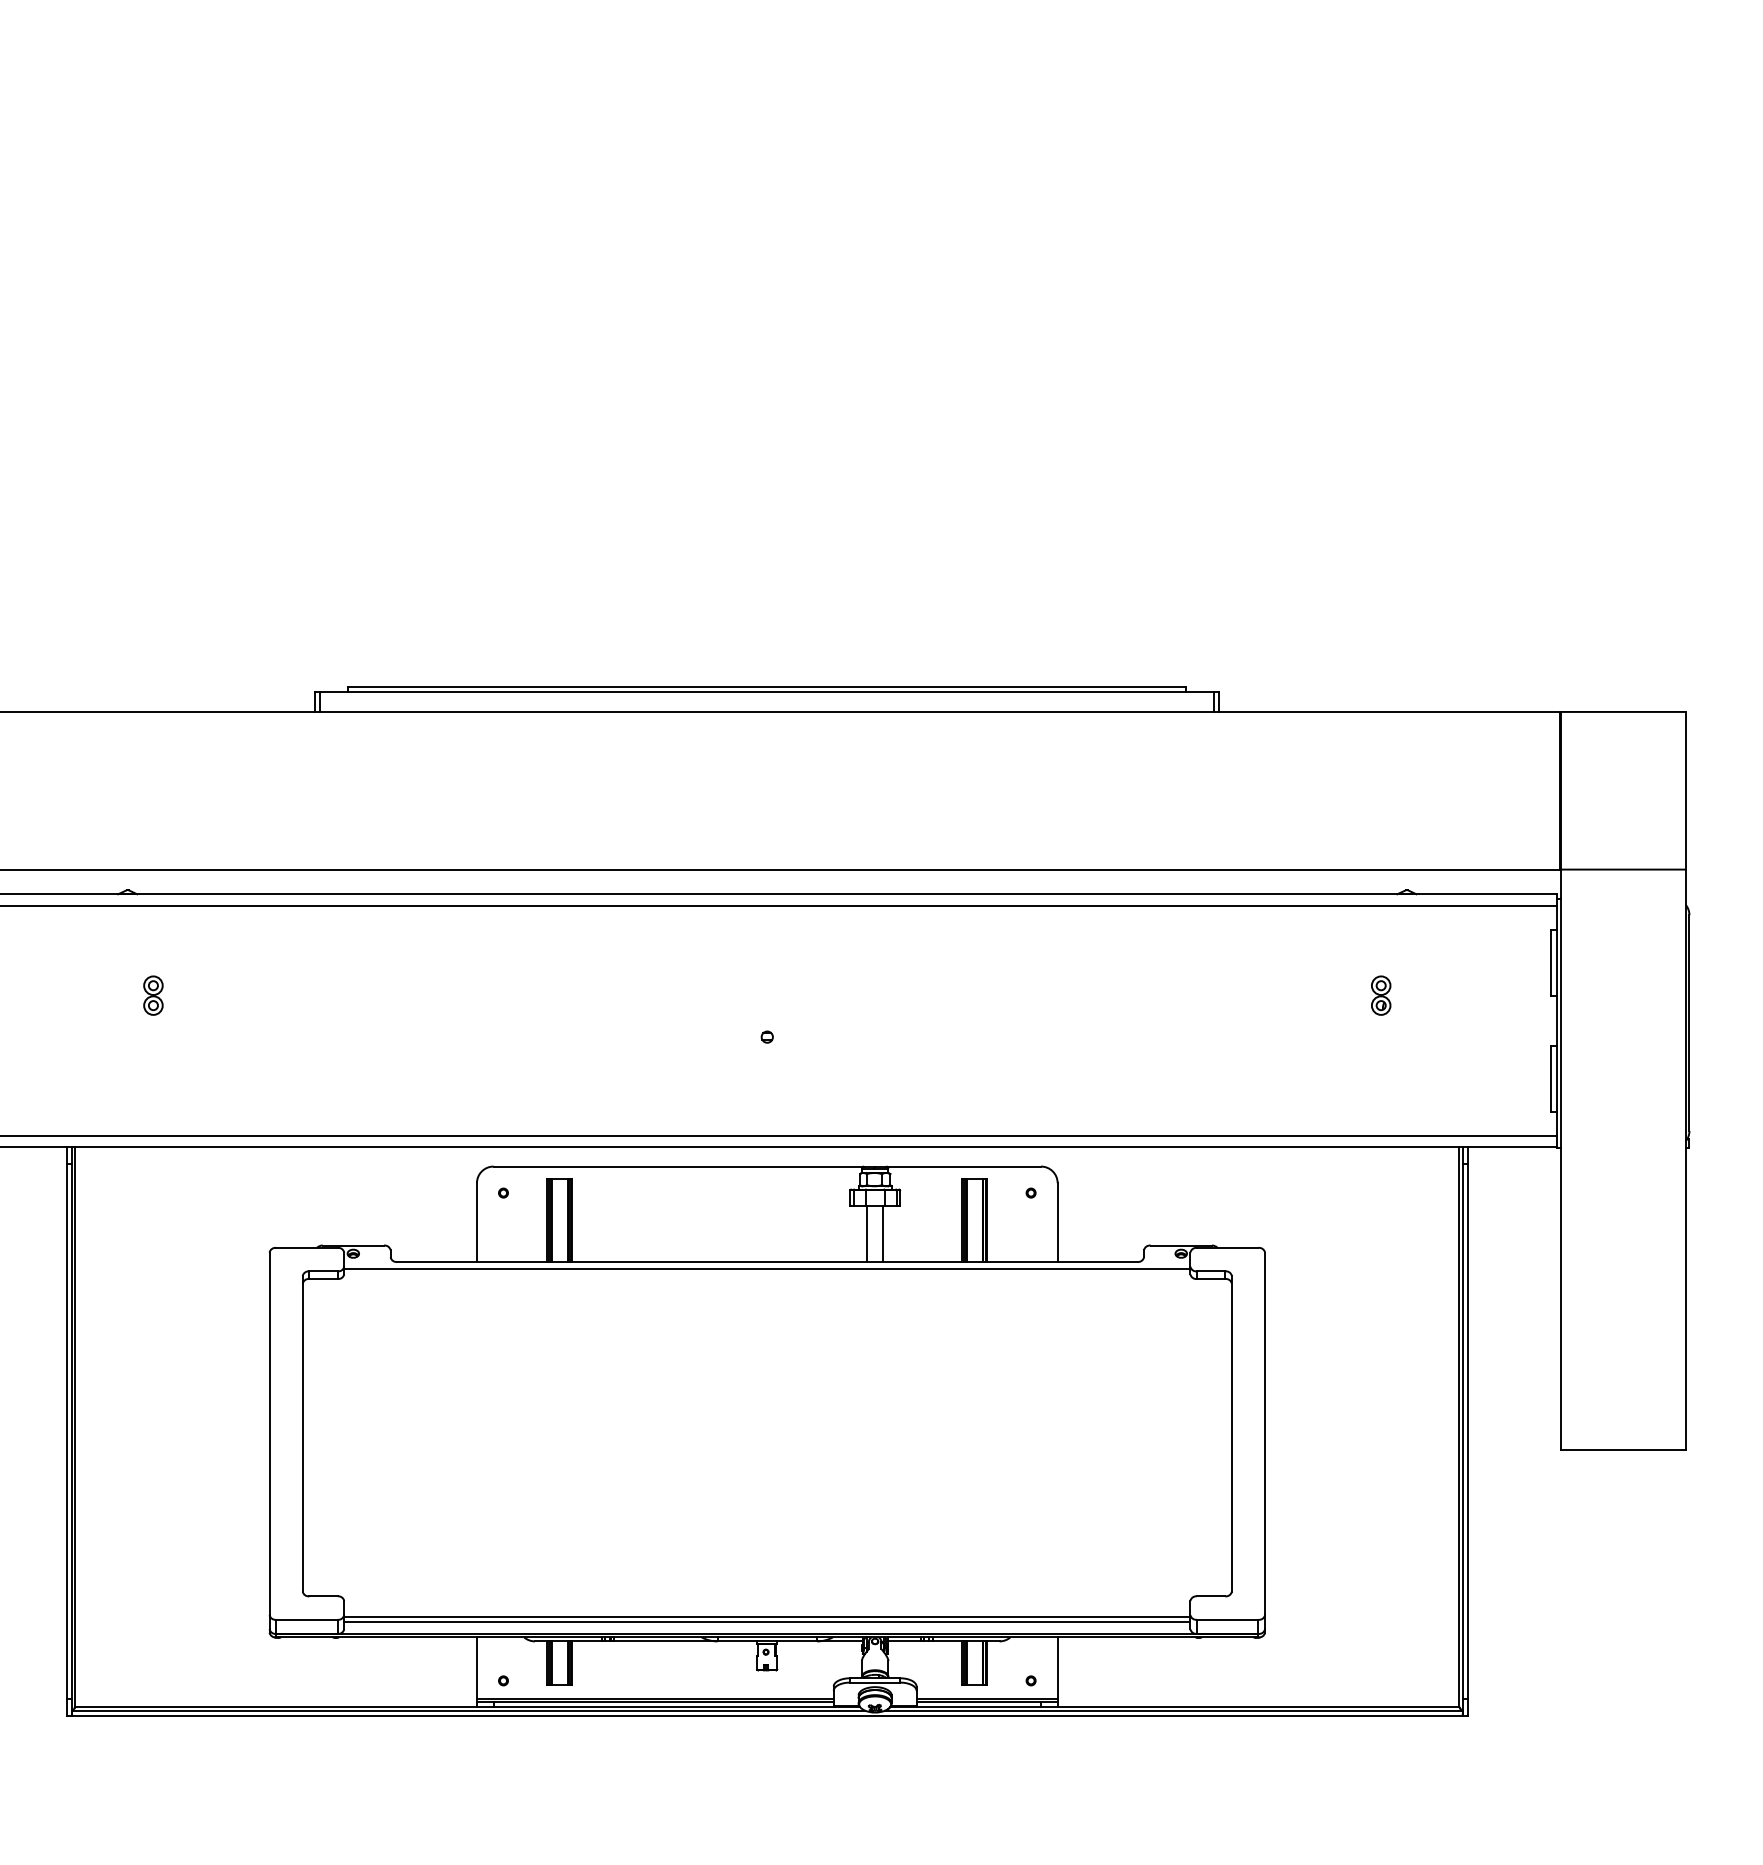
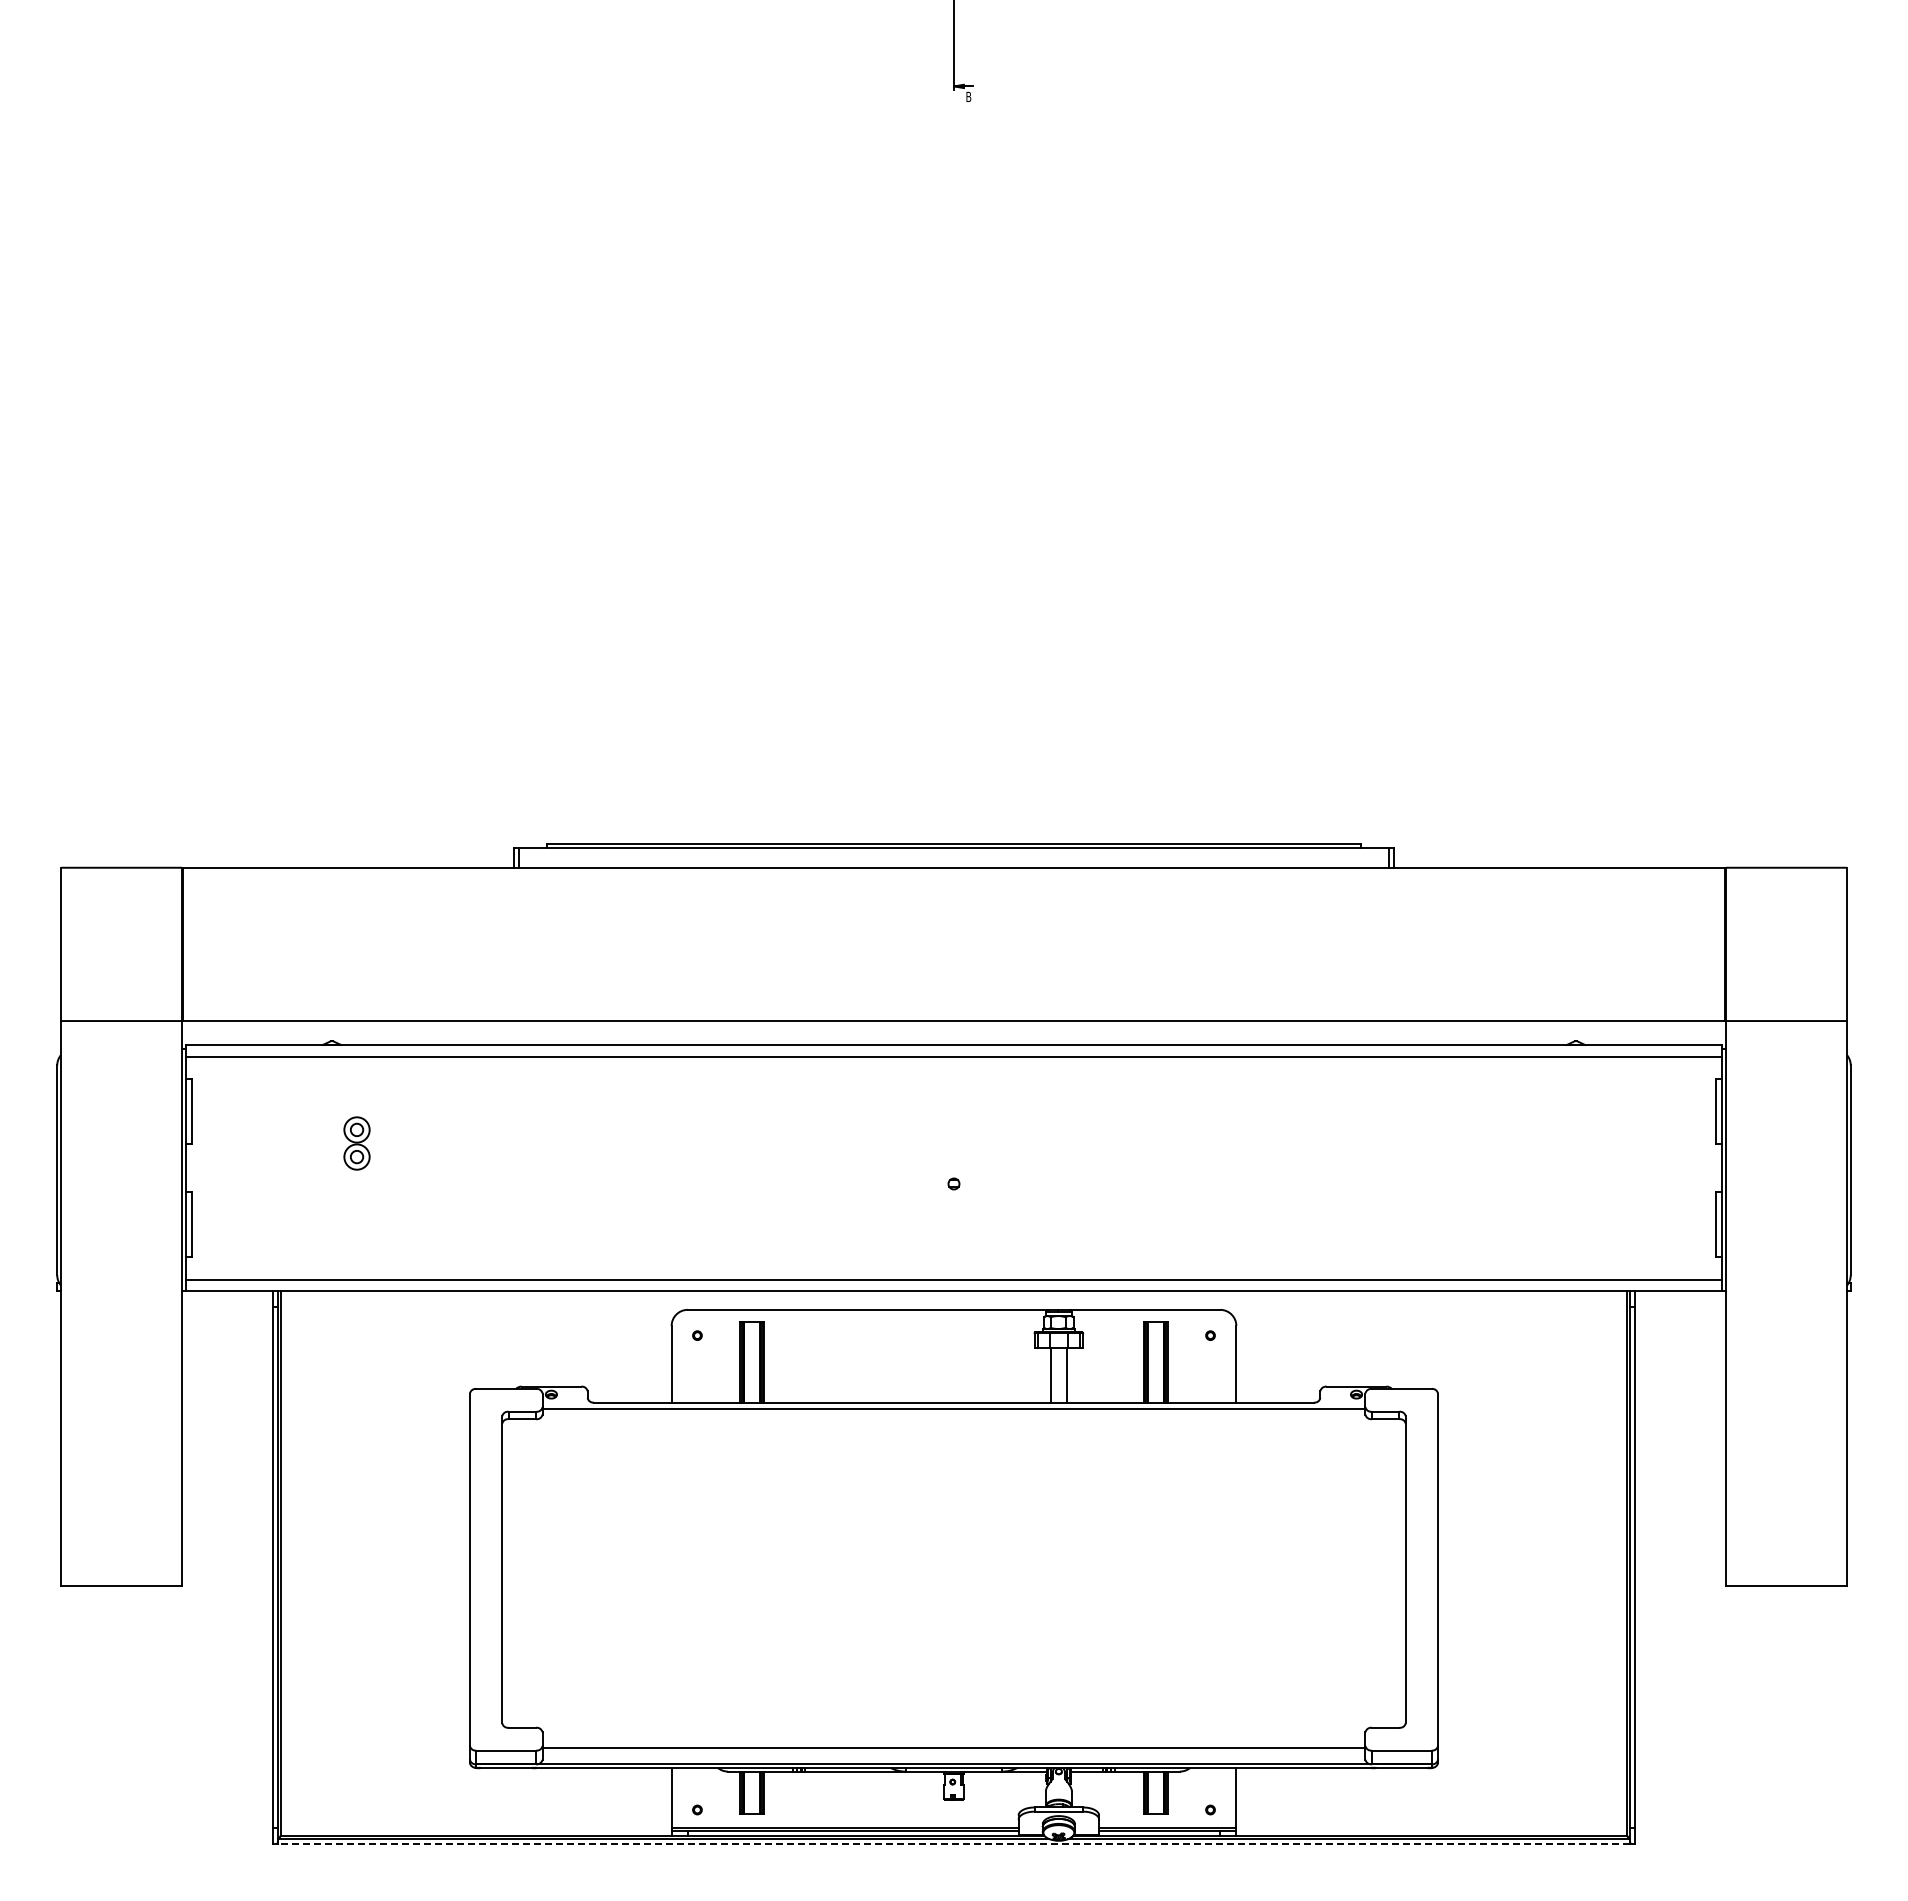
part: (152, 995) -> (356, 1143), size x1.4
part: (1380, 995) -> (1550, 1143), removed
line: (766, 1621) -> (953, 1752), removed
line: (766, 1715) -> (953, 1843), solid -> dashed

